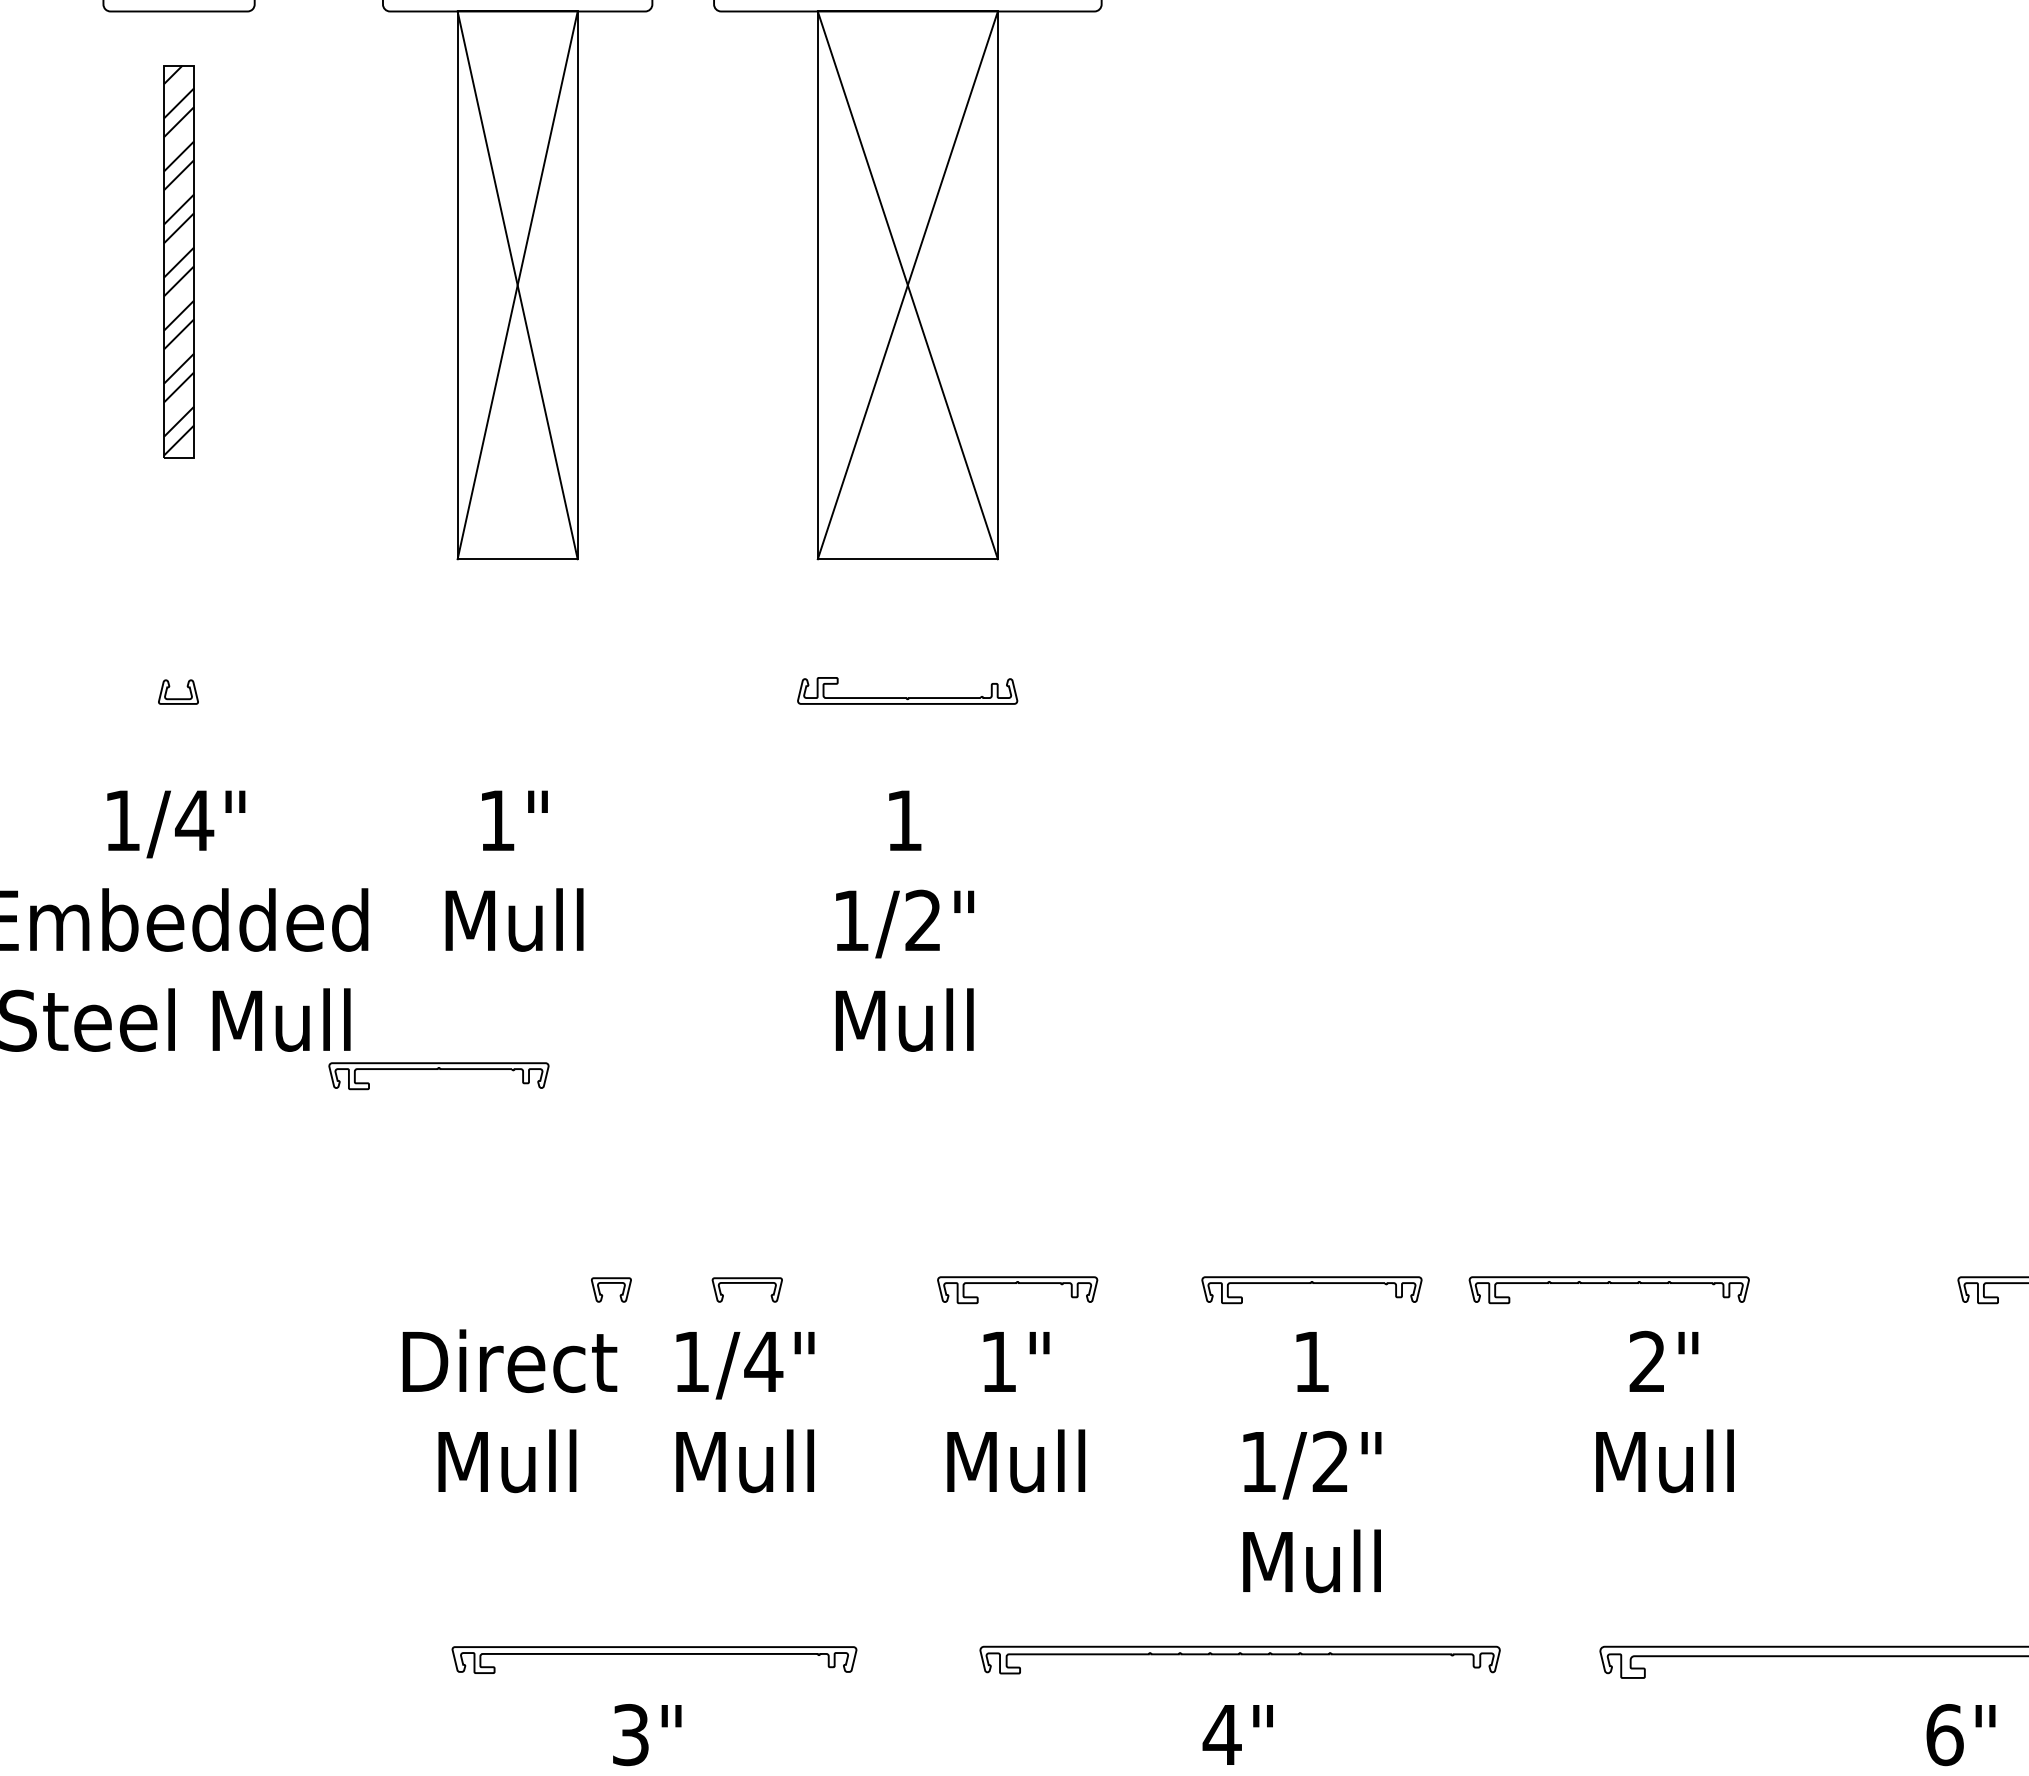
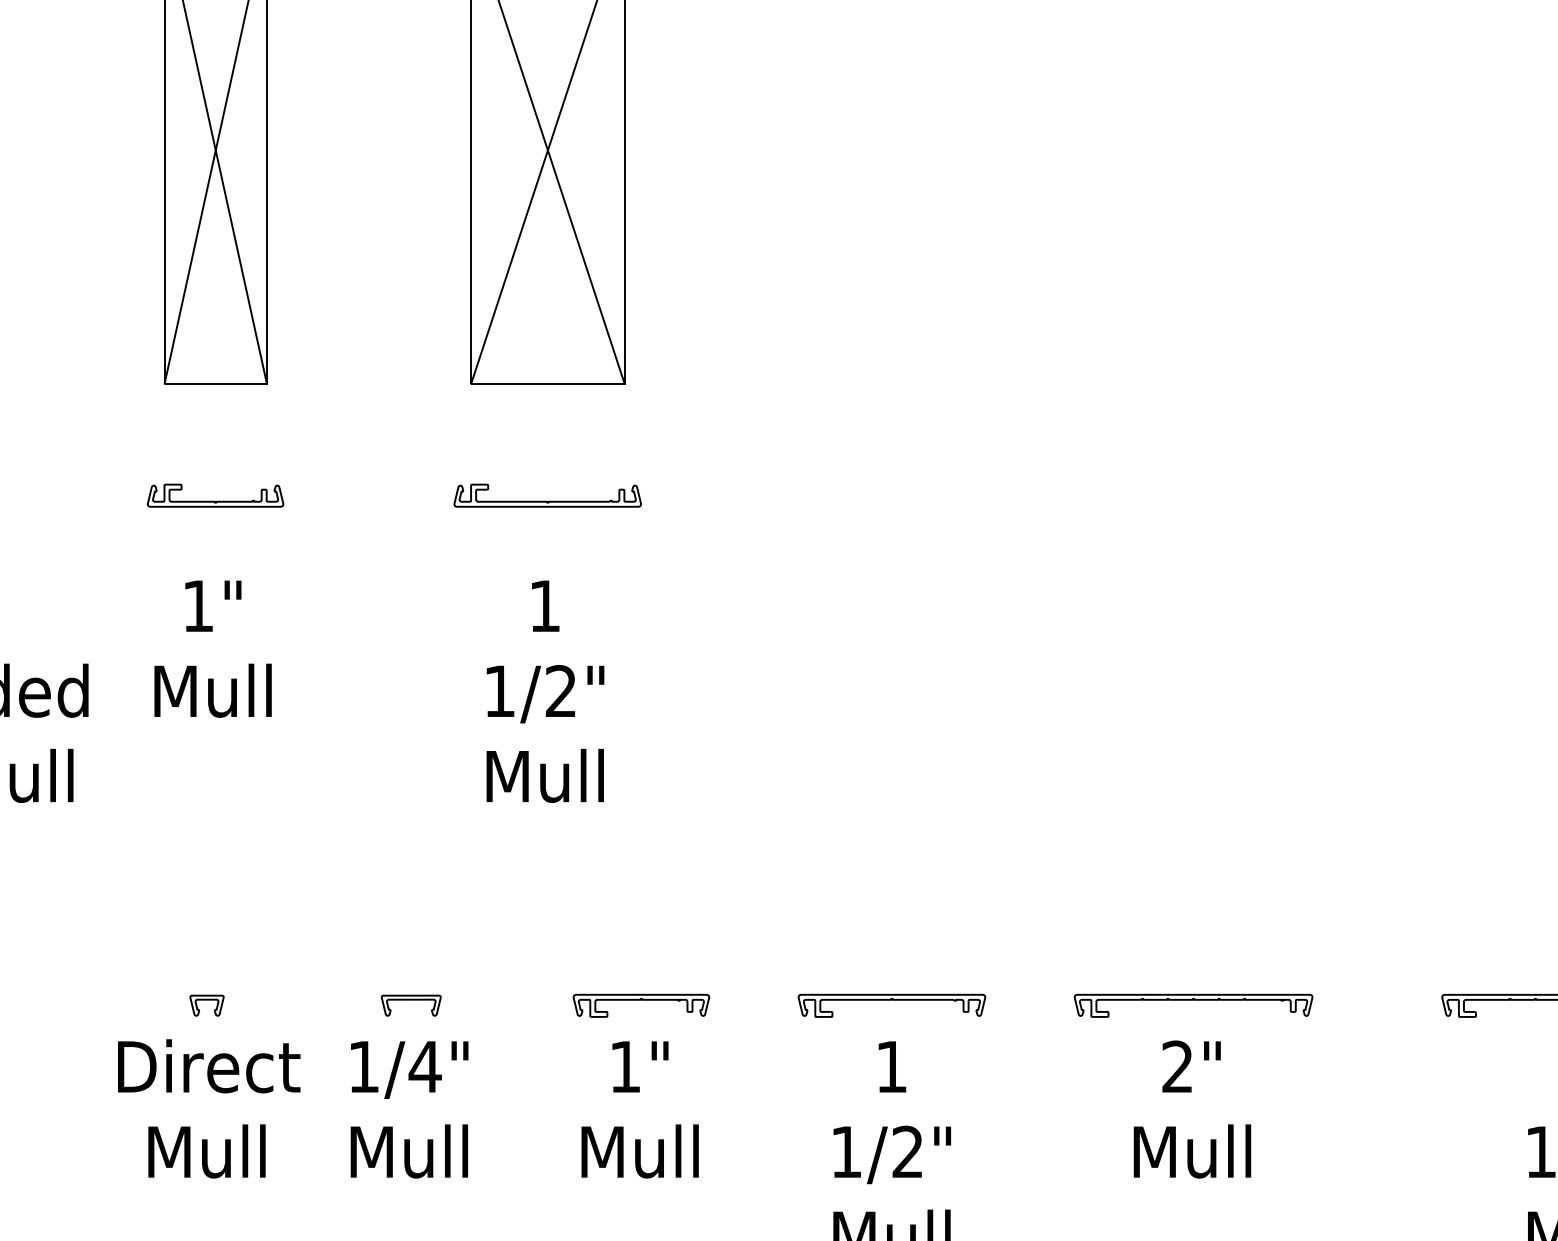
part: (517, 697) -> (215, 501), added
part: (438, 1069) -> (148, 817), removed
curve: (611, 1283) -> (207, 1000), moved
part: (1608, 1283) -> (1192, 1000), moved

